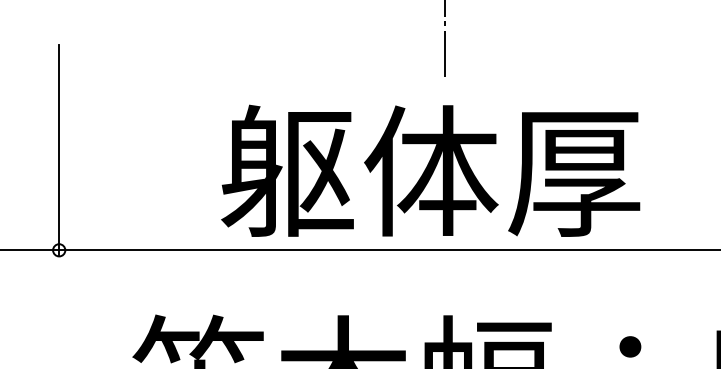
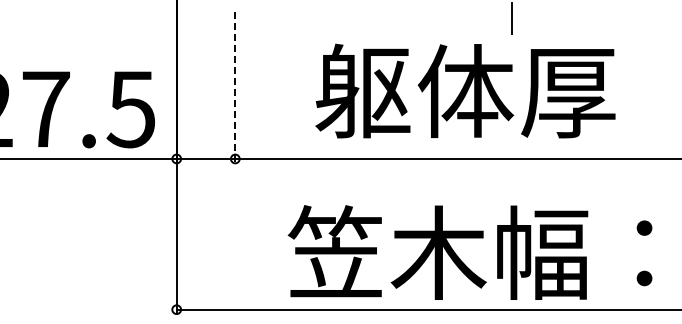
line: (59, 150) -> (235, 87), solid -> dashed
text: (430, 170) -> (465, 90), moved

